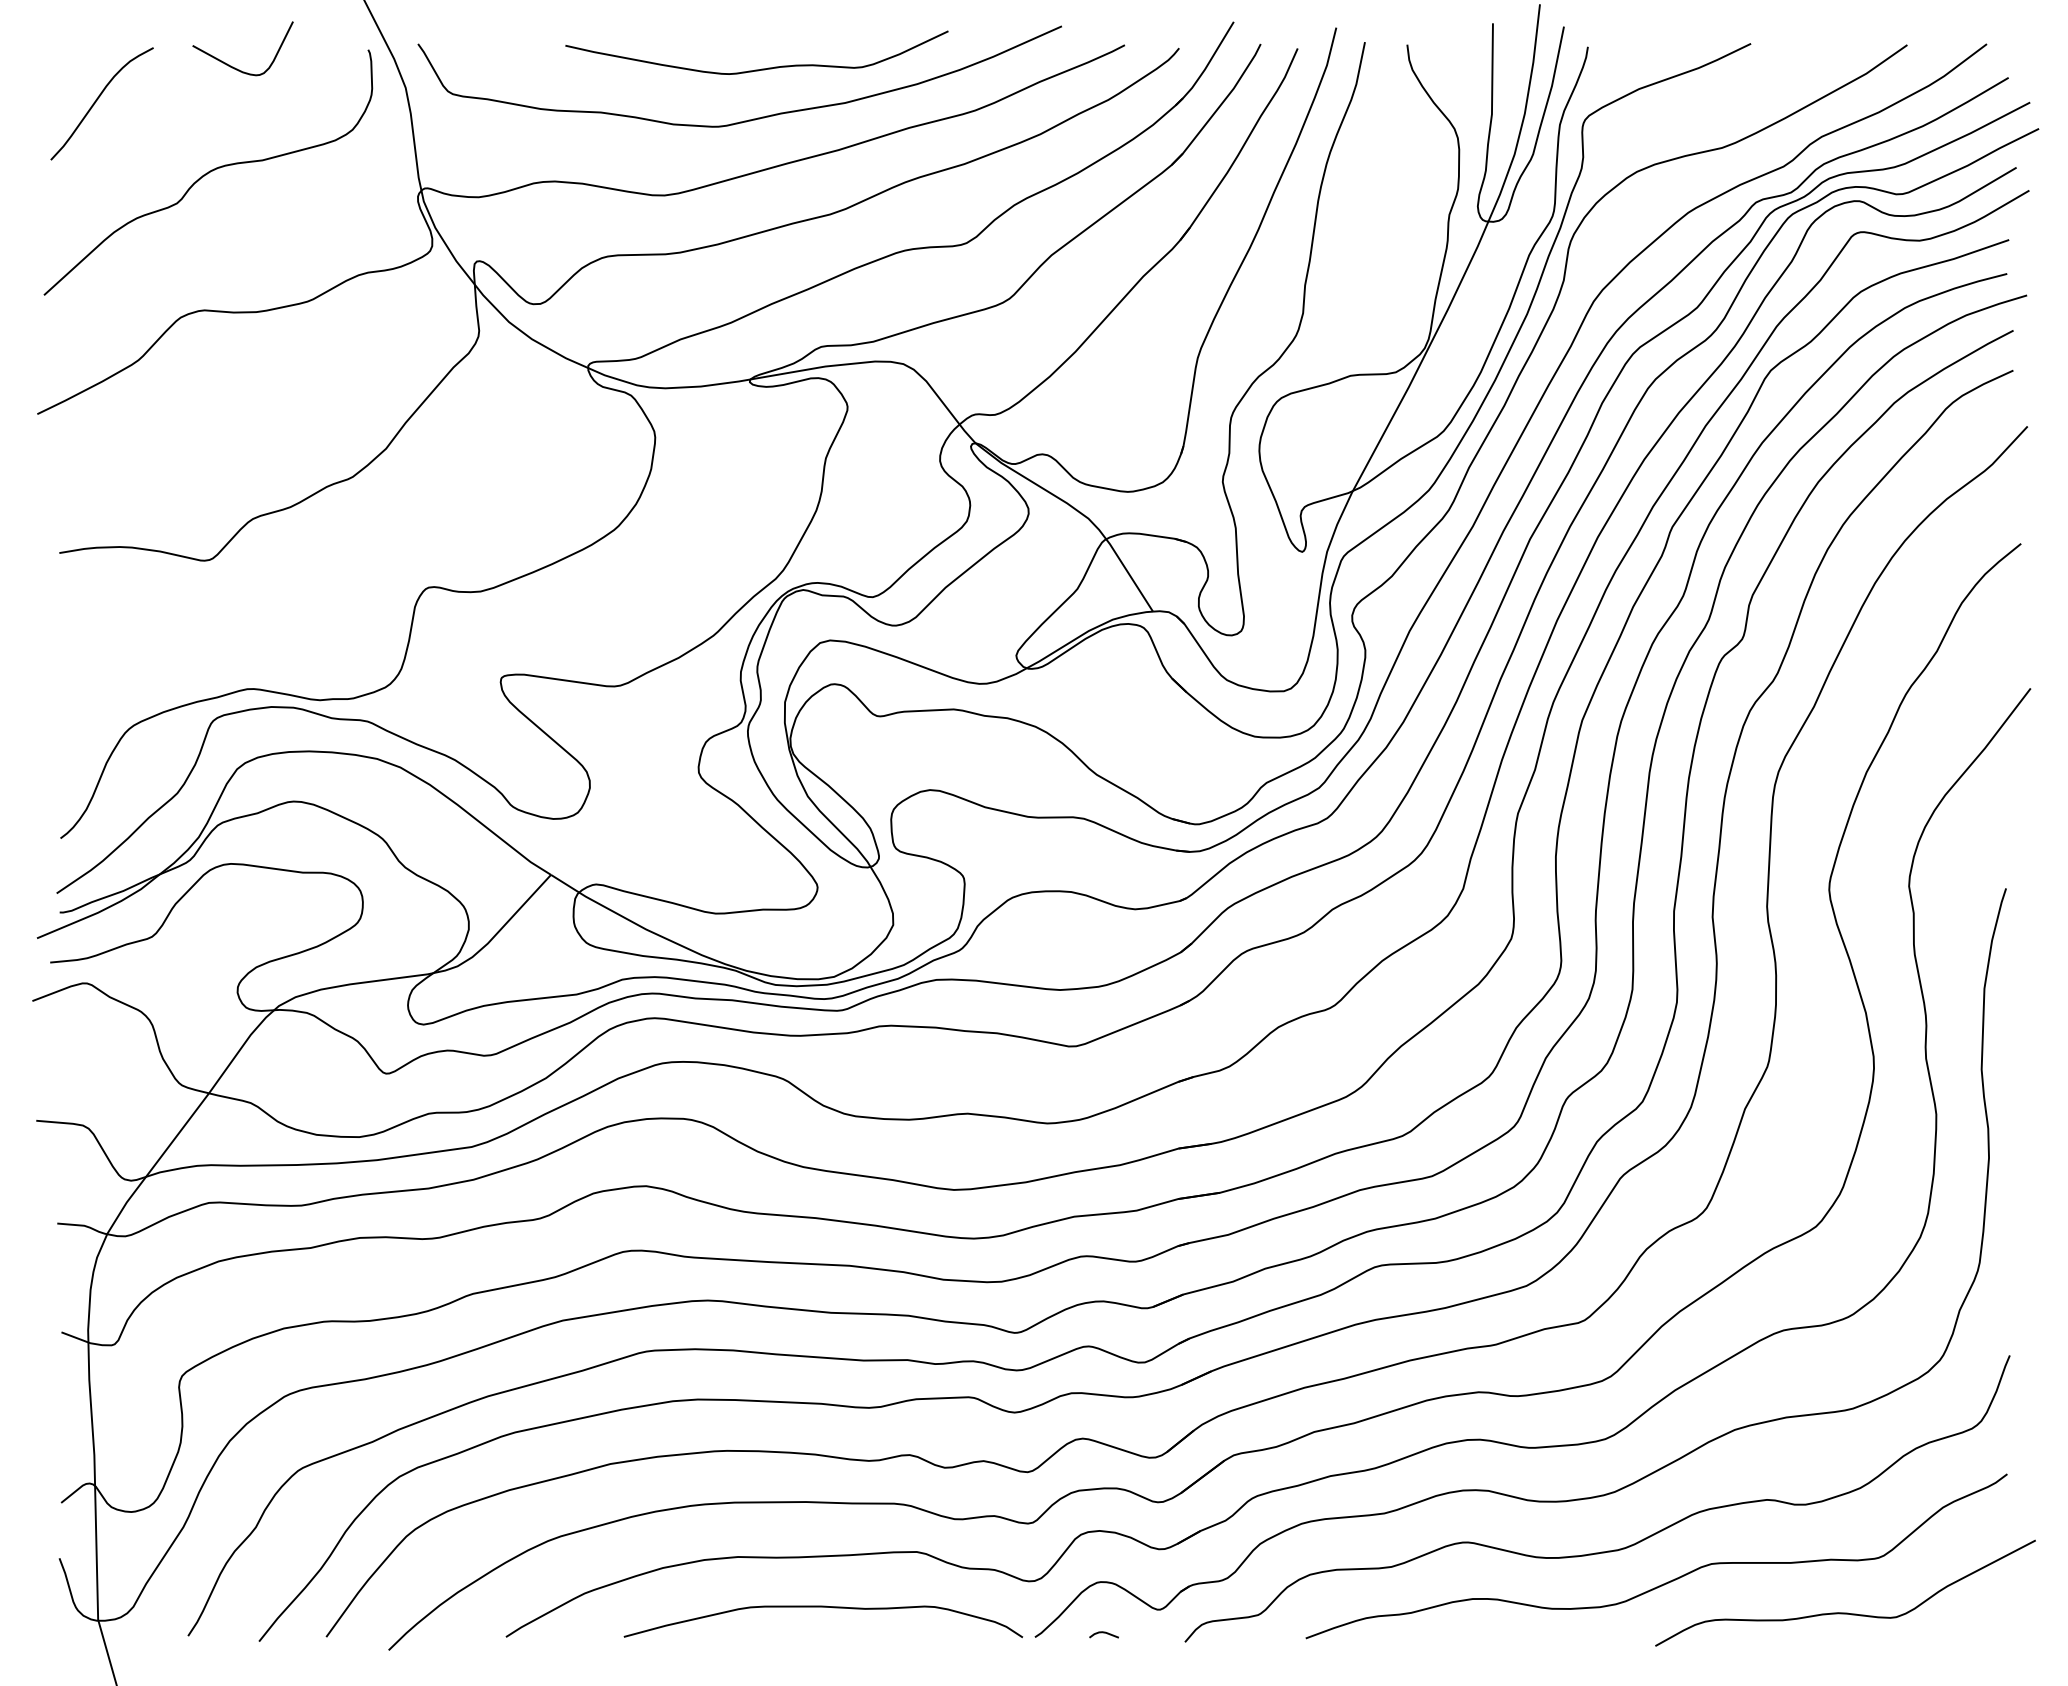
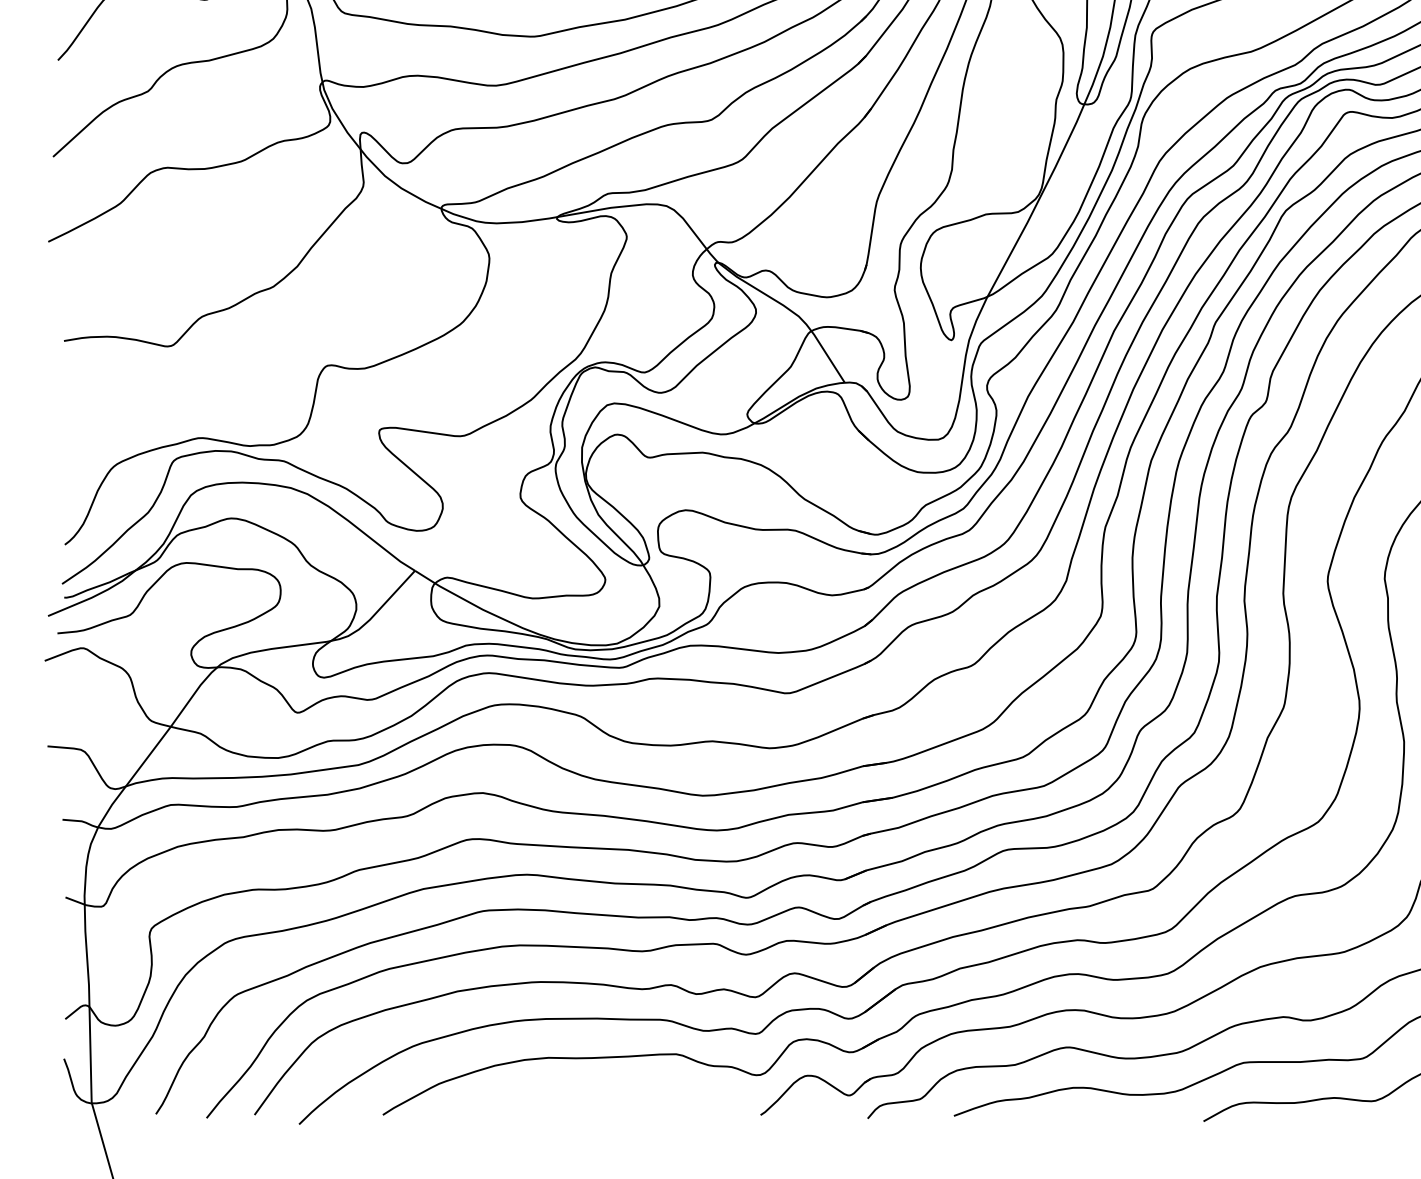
curve: (823, 1607) -> (609, 1093), removed
curve: (1103, 1633) -> (809, 1112), removed

